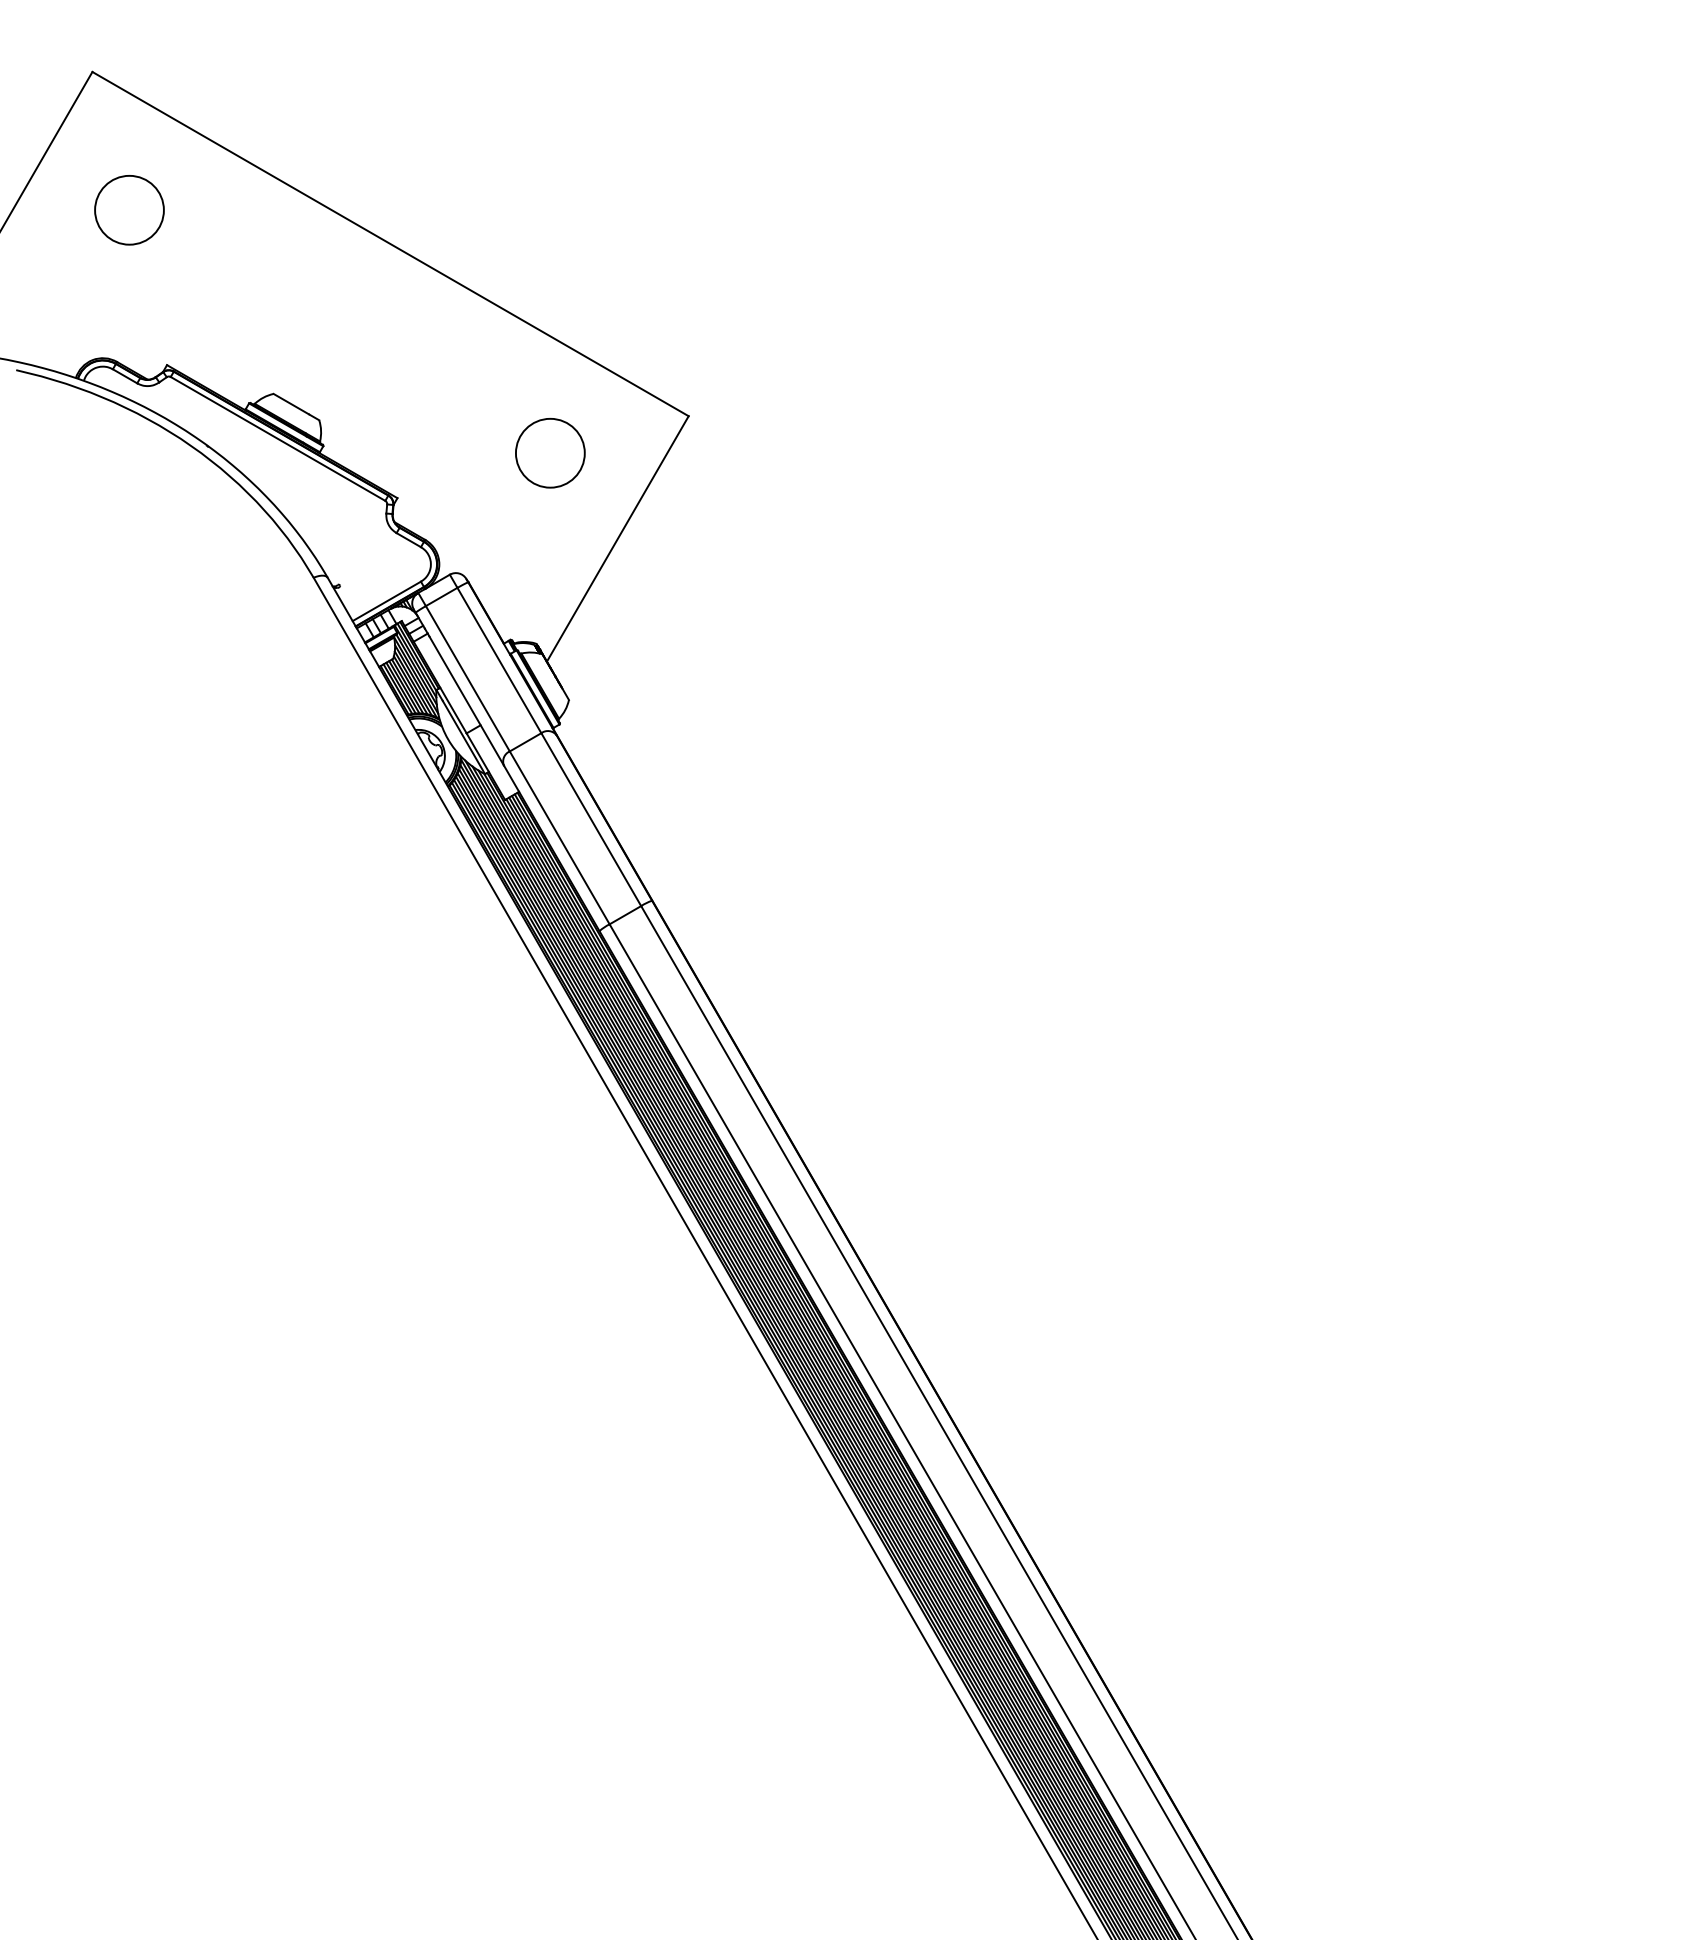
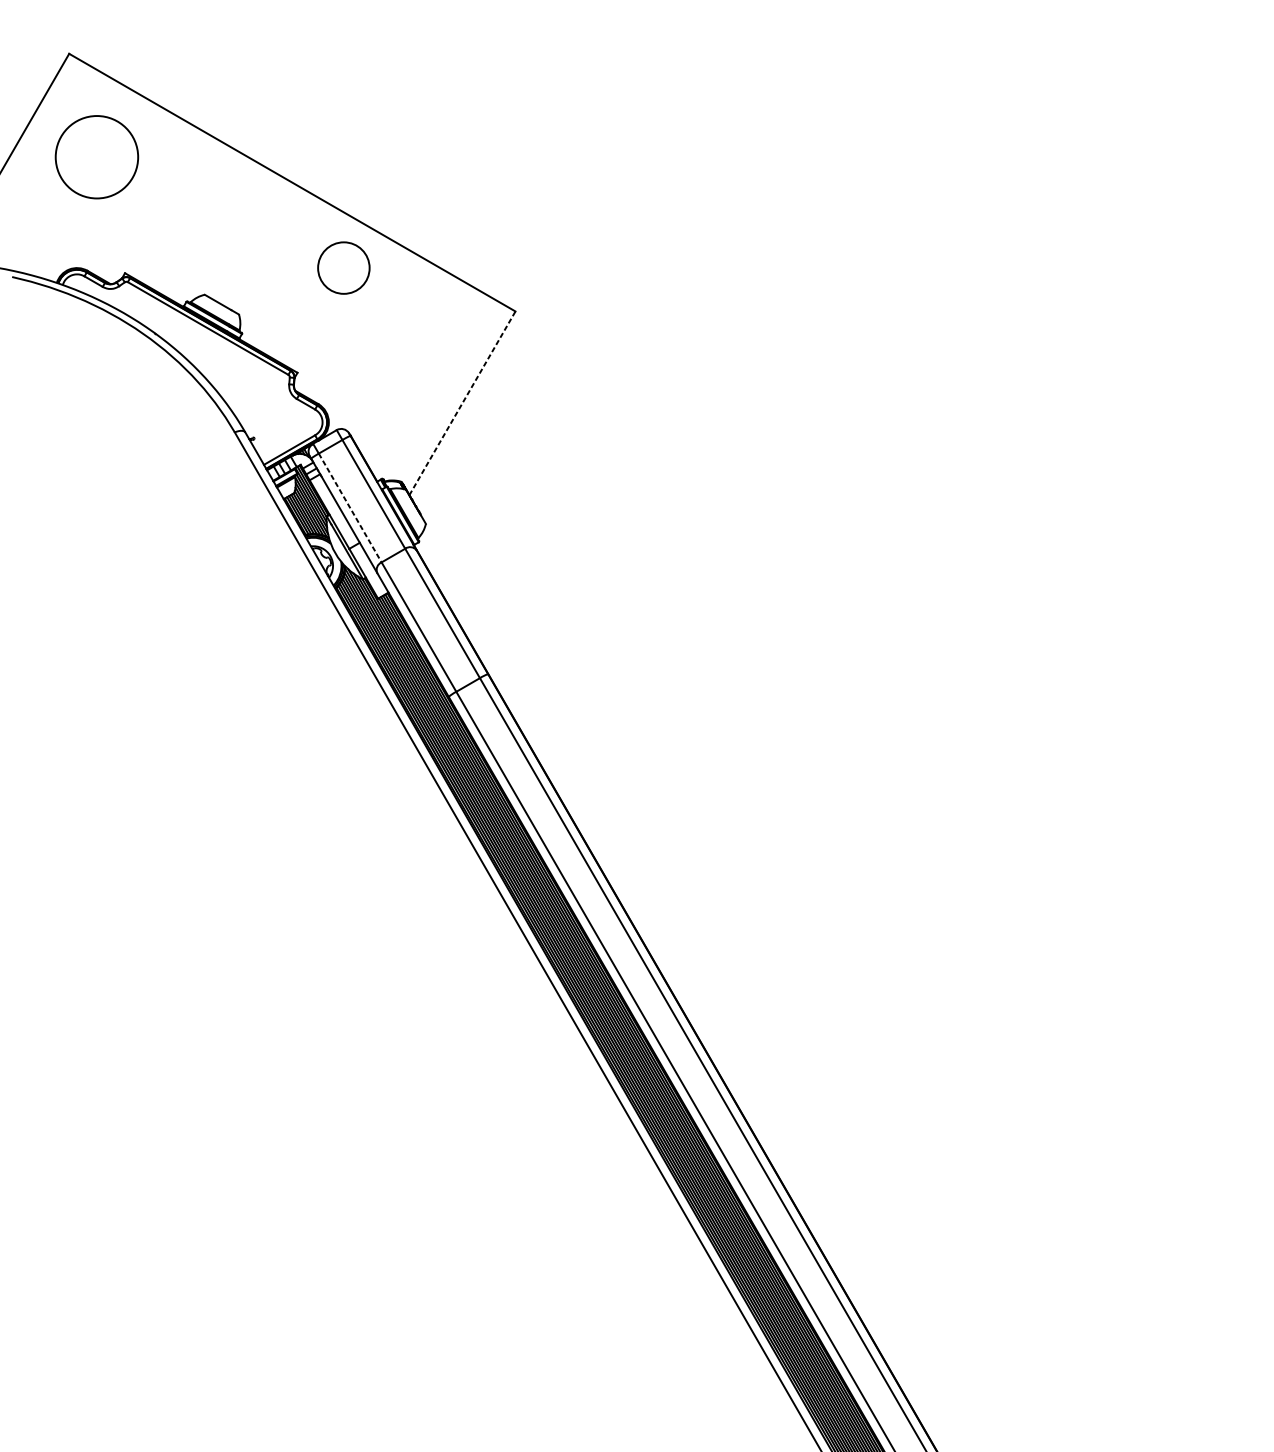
circle: (129, 210) -> (96, 157), size x1.6
circle: (550, 453) -> (343, 268), moved
line: (617, 538) -> (462, 403), solid -> dashed
line: (467, 678) -> (349, 507), solid -> dashed

